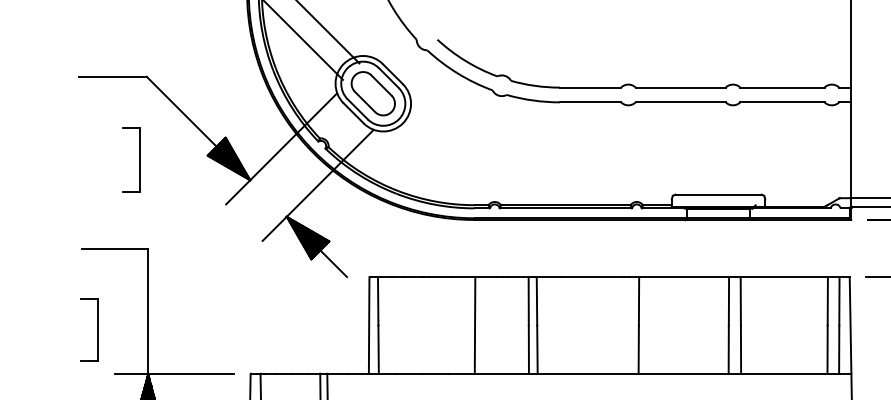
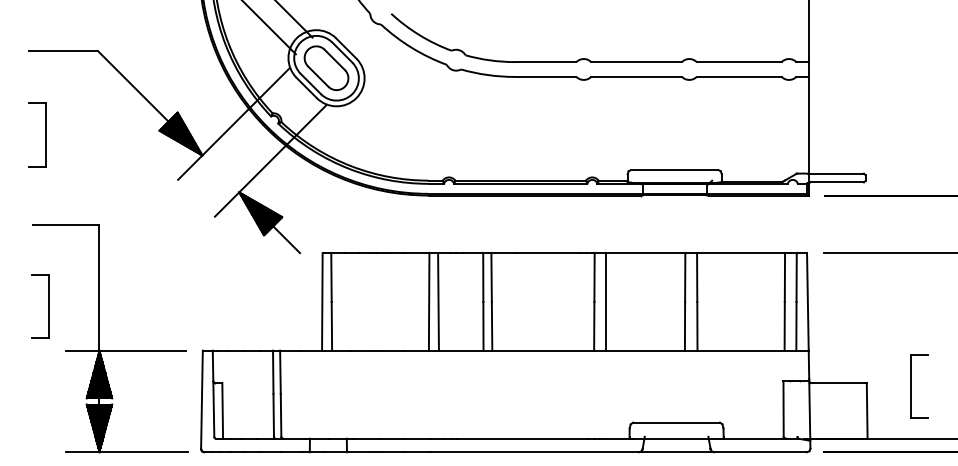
part: (139, 159) -> (45, 134), moved
line: (484, 325) -> (438, 301), added
line: (649, 325) -> (605, 301), added

